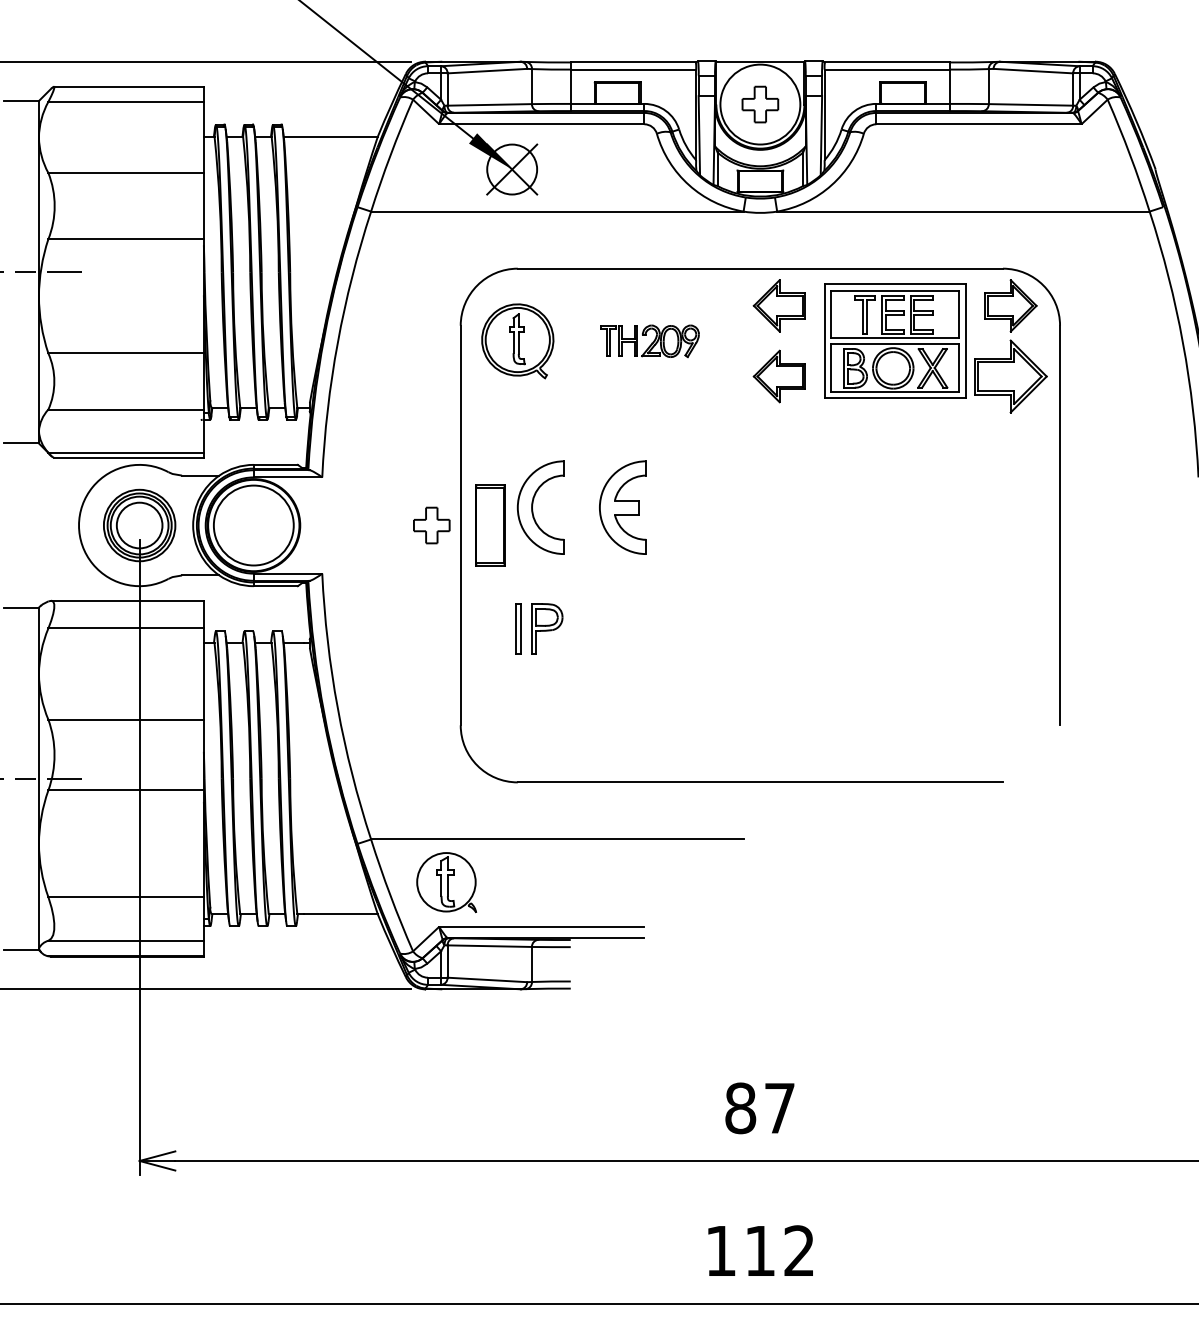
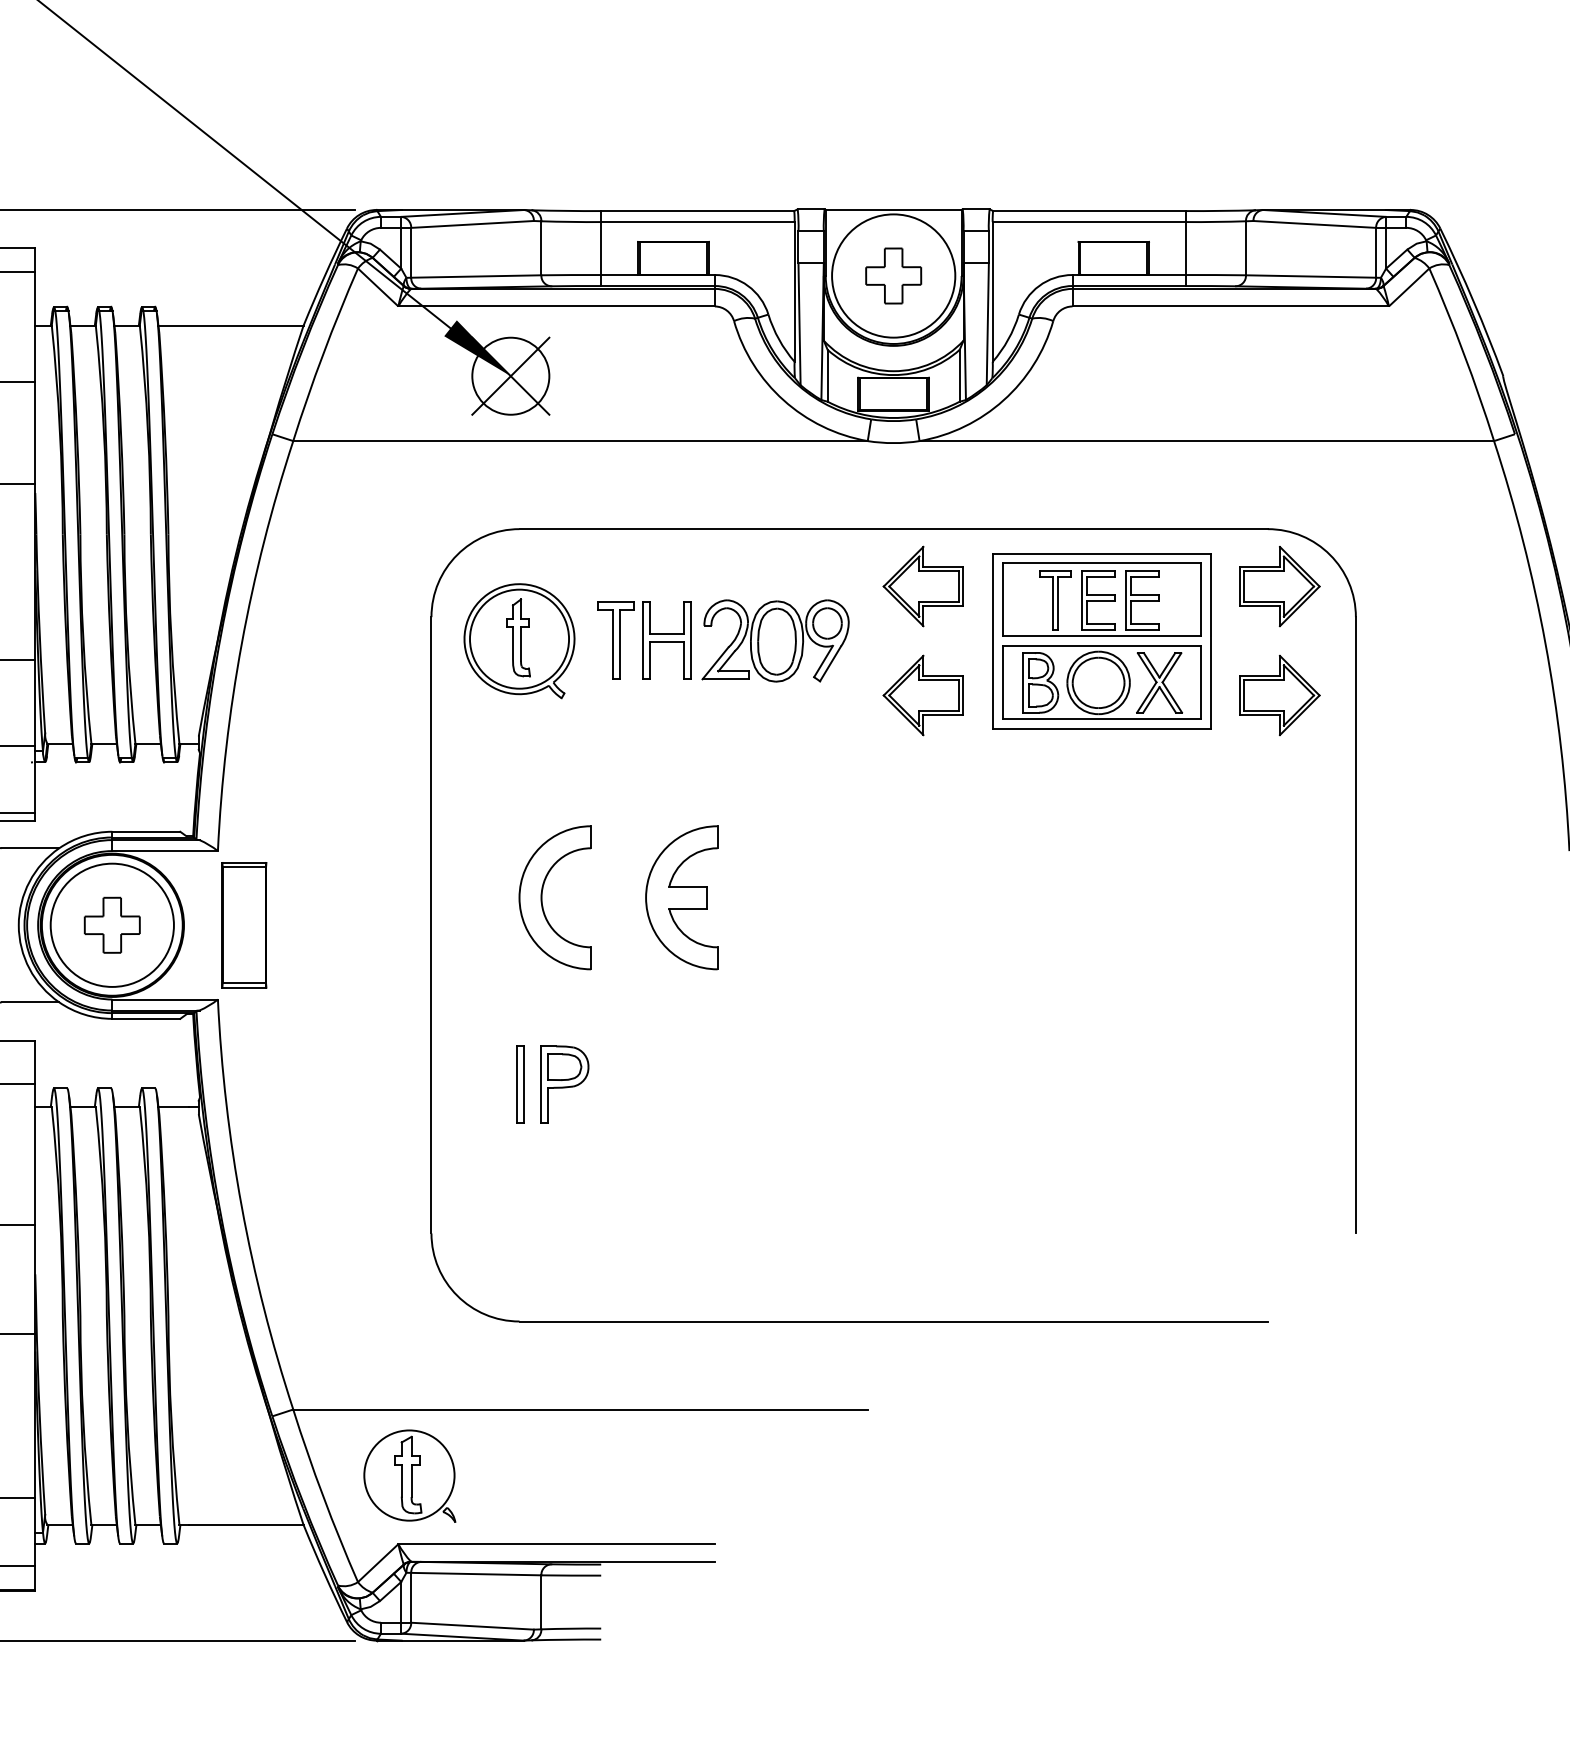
part: (650, 341) -> (724, 641), size x1.67
part: (1010, 376) -> (1279, 695), size x0.71
part: (431, 525) -> (111, 925), moved
part: (490, 525) -> (244, 925), moved

